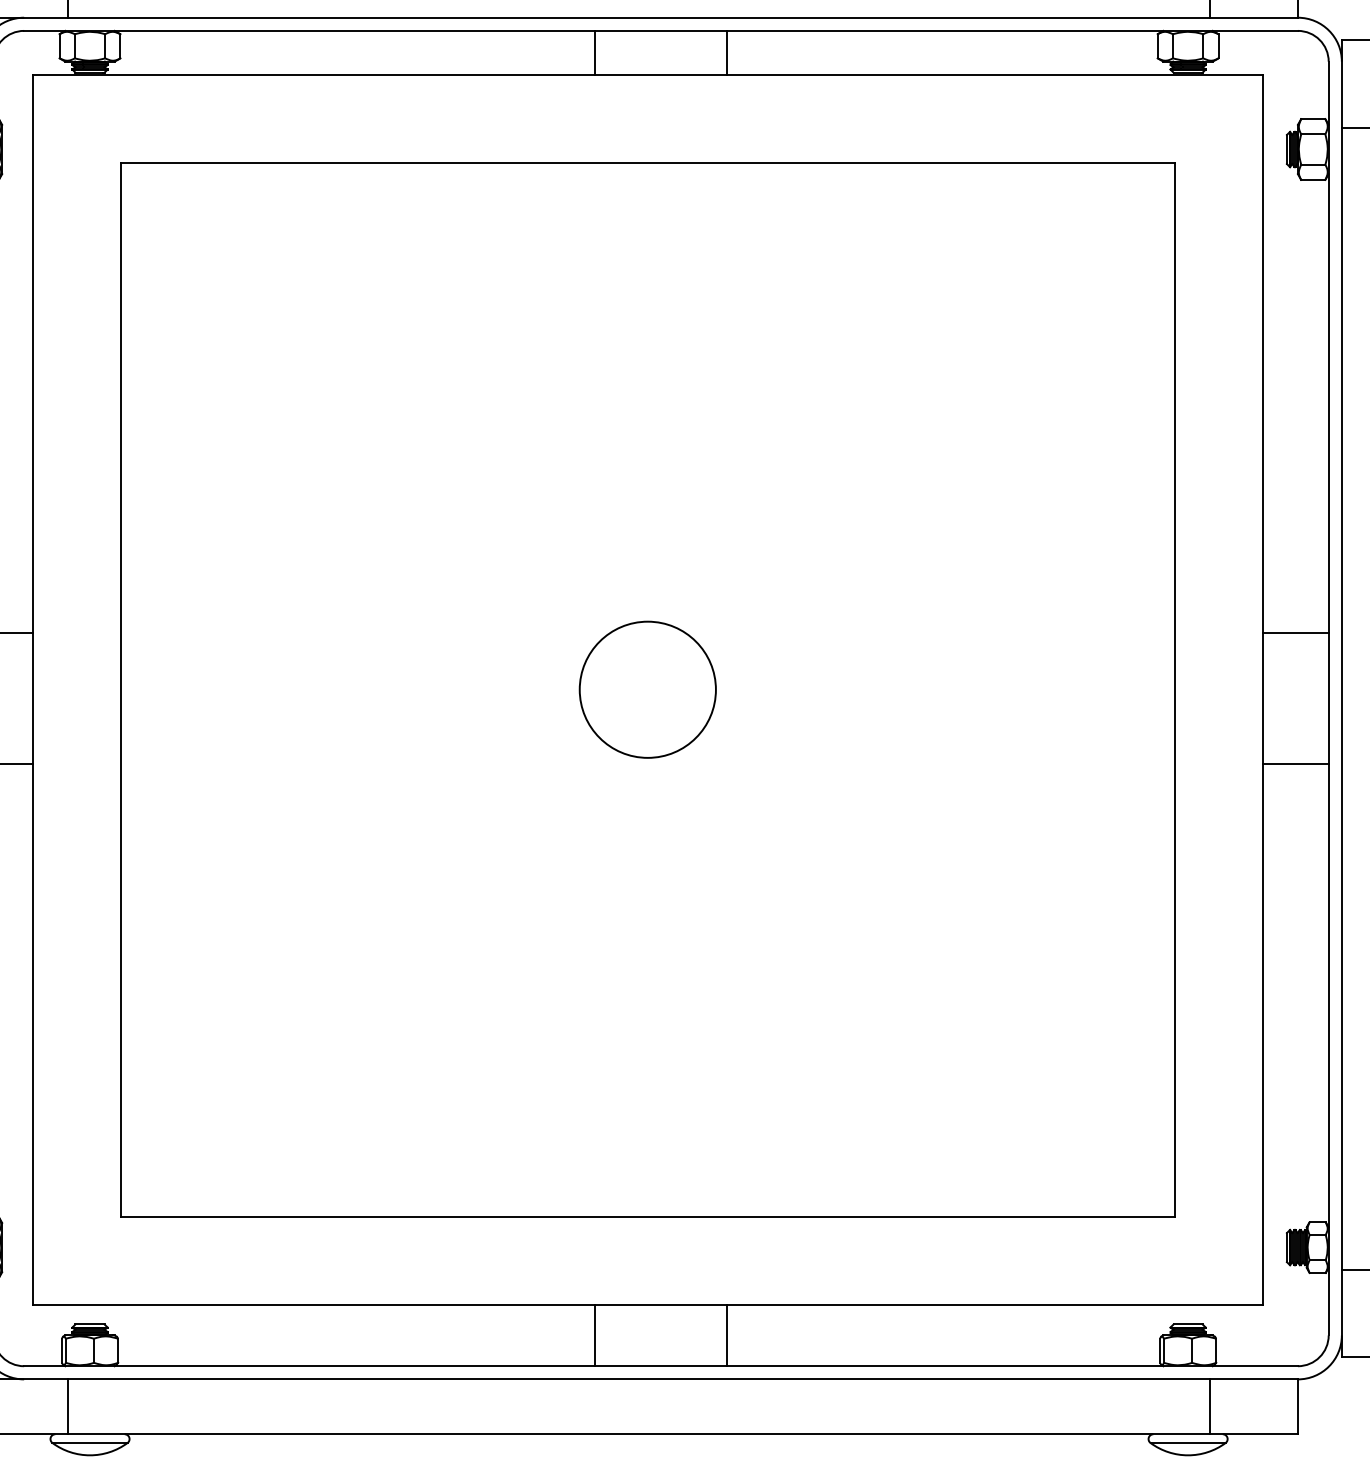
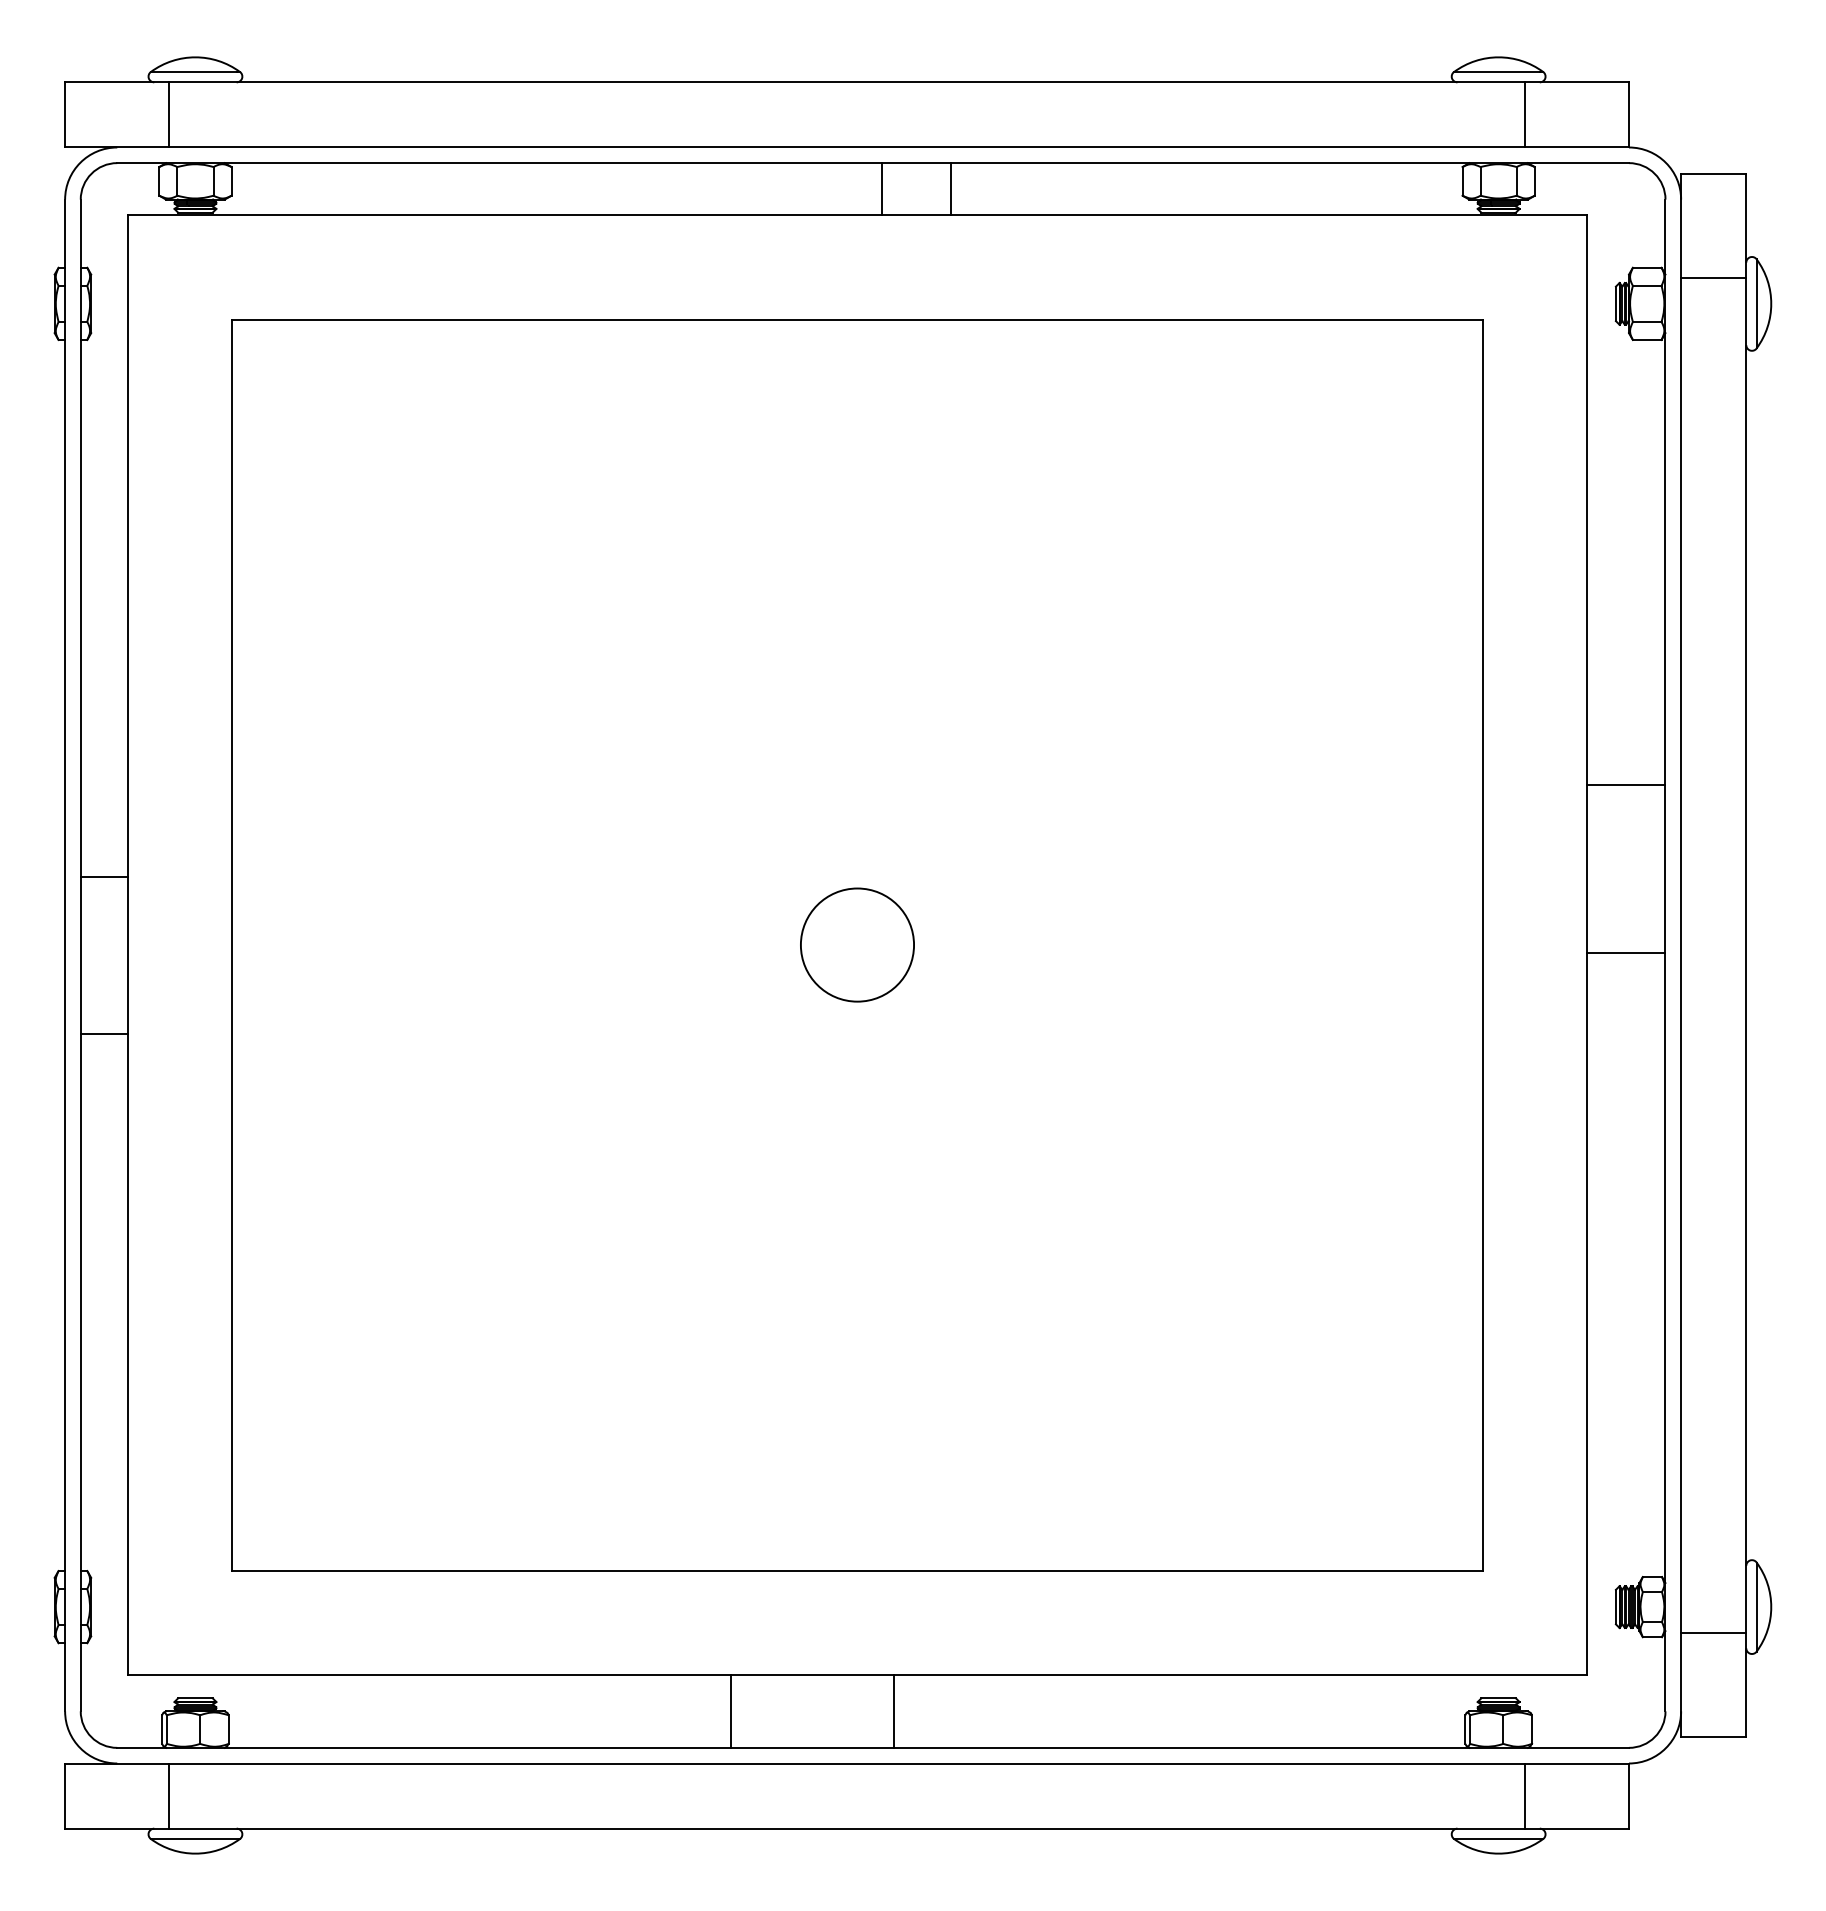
line: (594, 53) -> (881, 189), moved
line: (1295, 632) -> (1626, 785), moved
circle: (647, 689) -> (857, 944), size x0.7
line: (1295, 764) -> (1626, 952), moved
line: (594, 1334) -> (730, 1710), moved
line: (727, 1334) -> (894, 1710), moved

